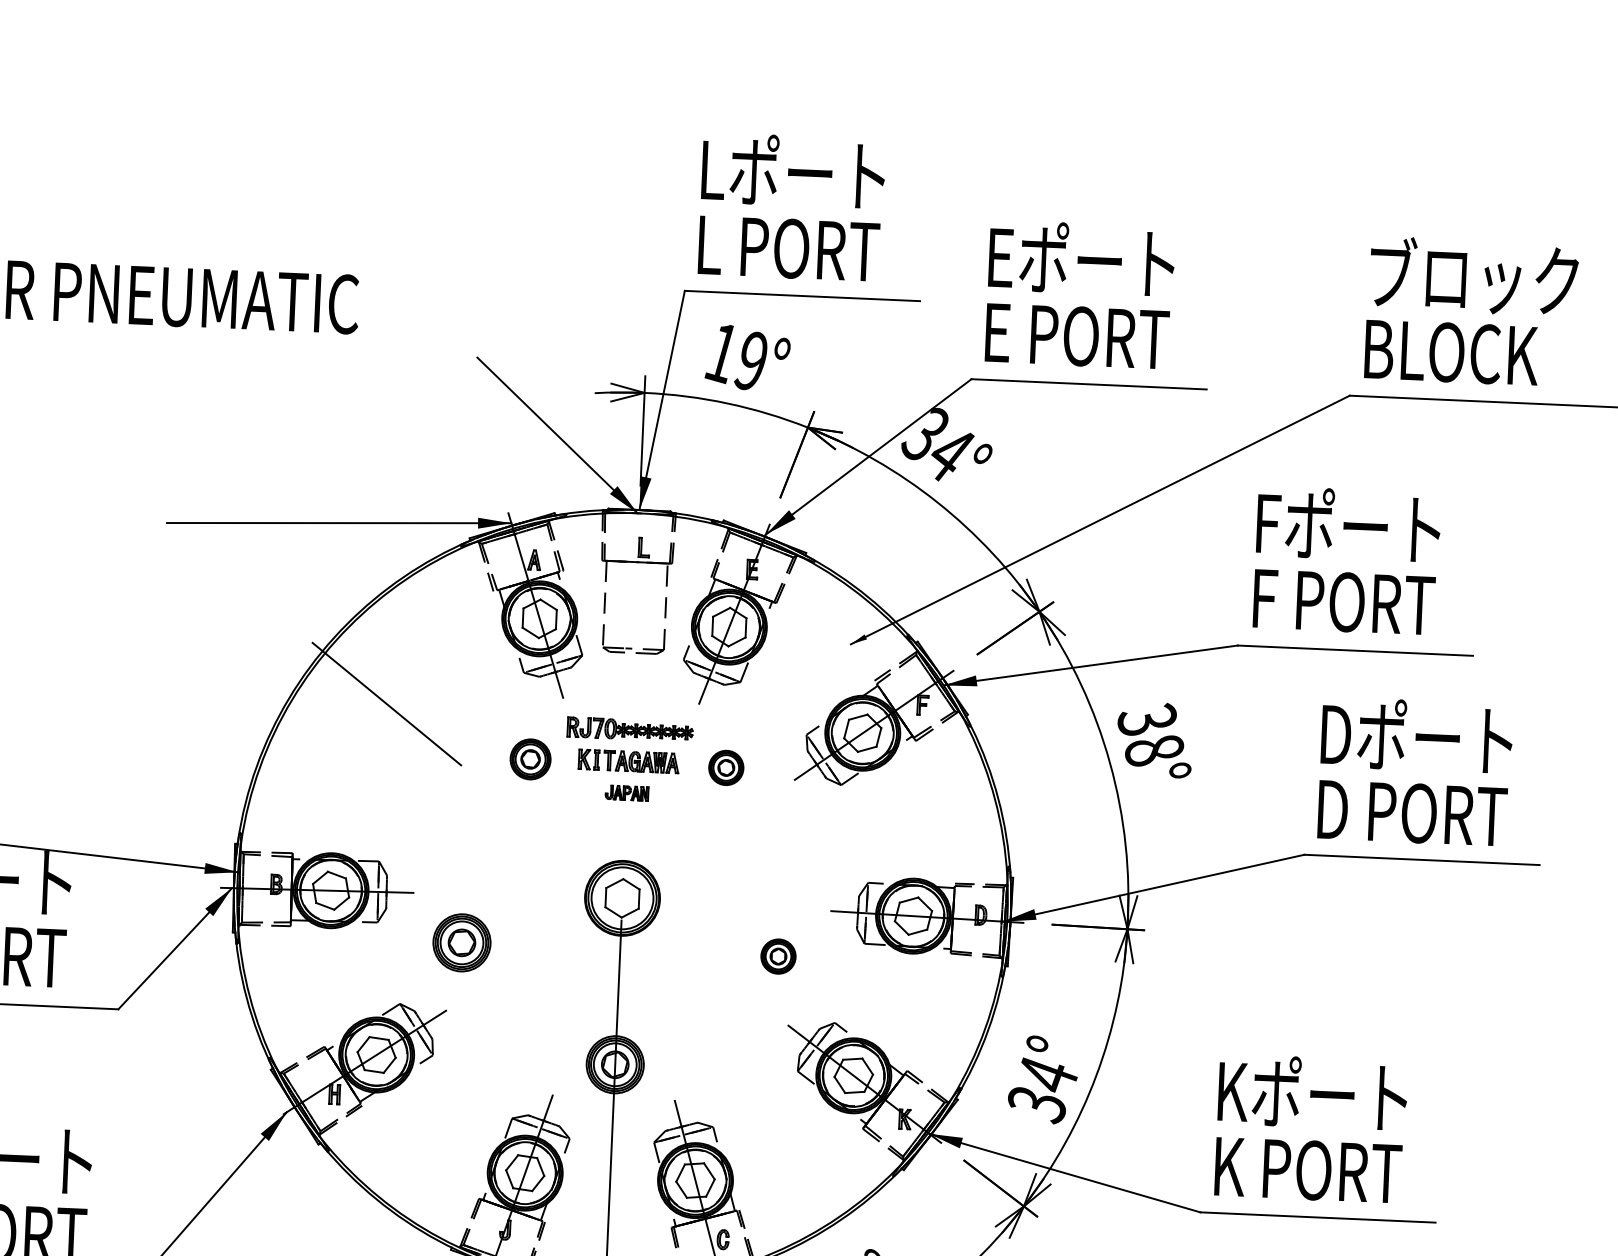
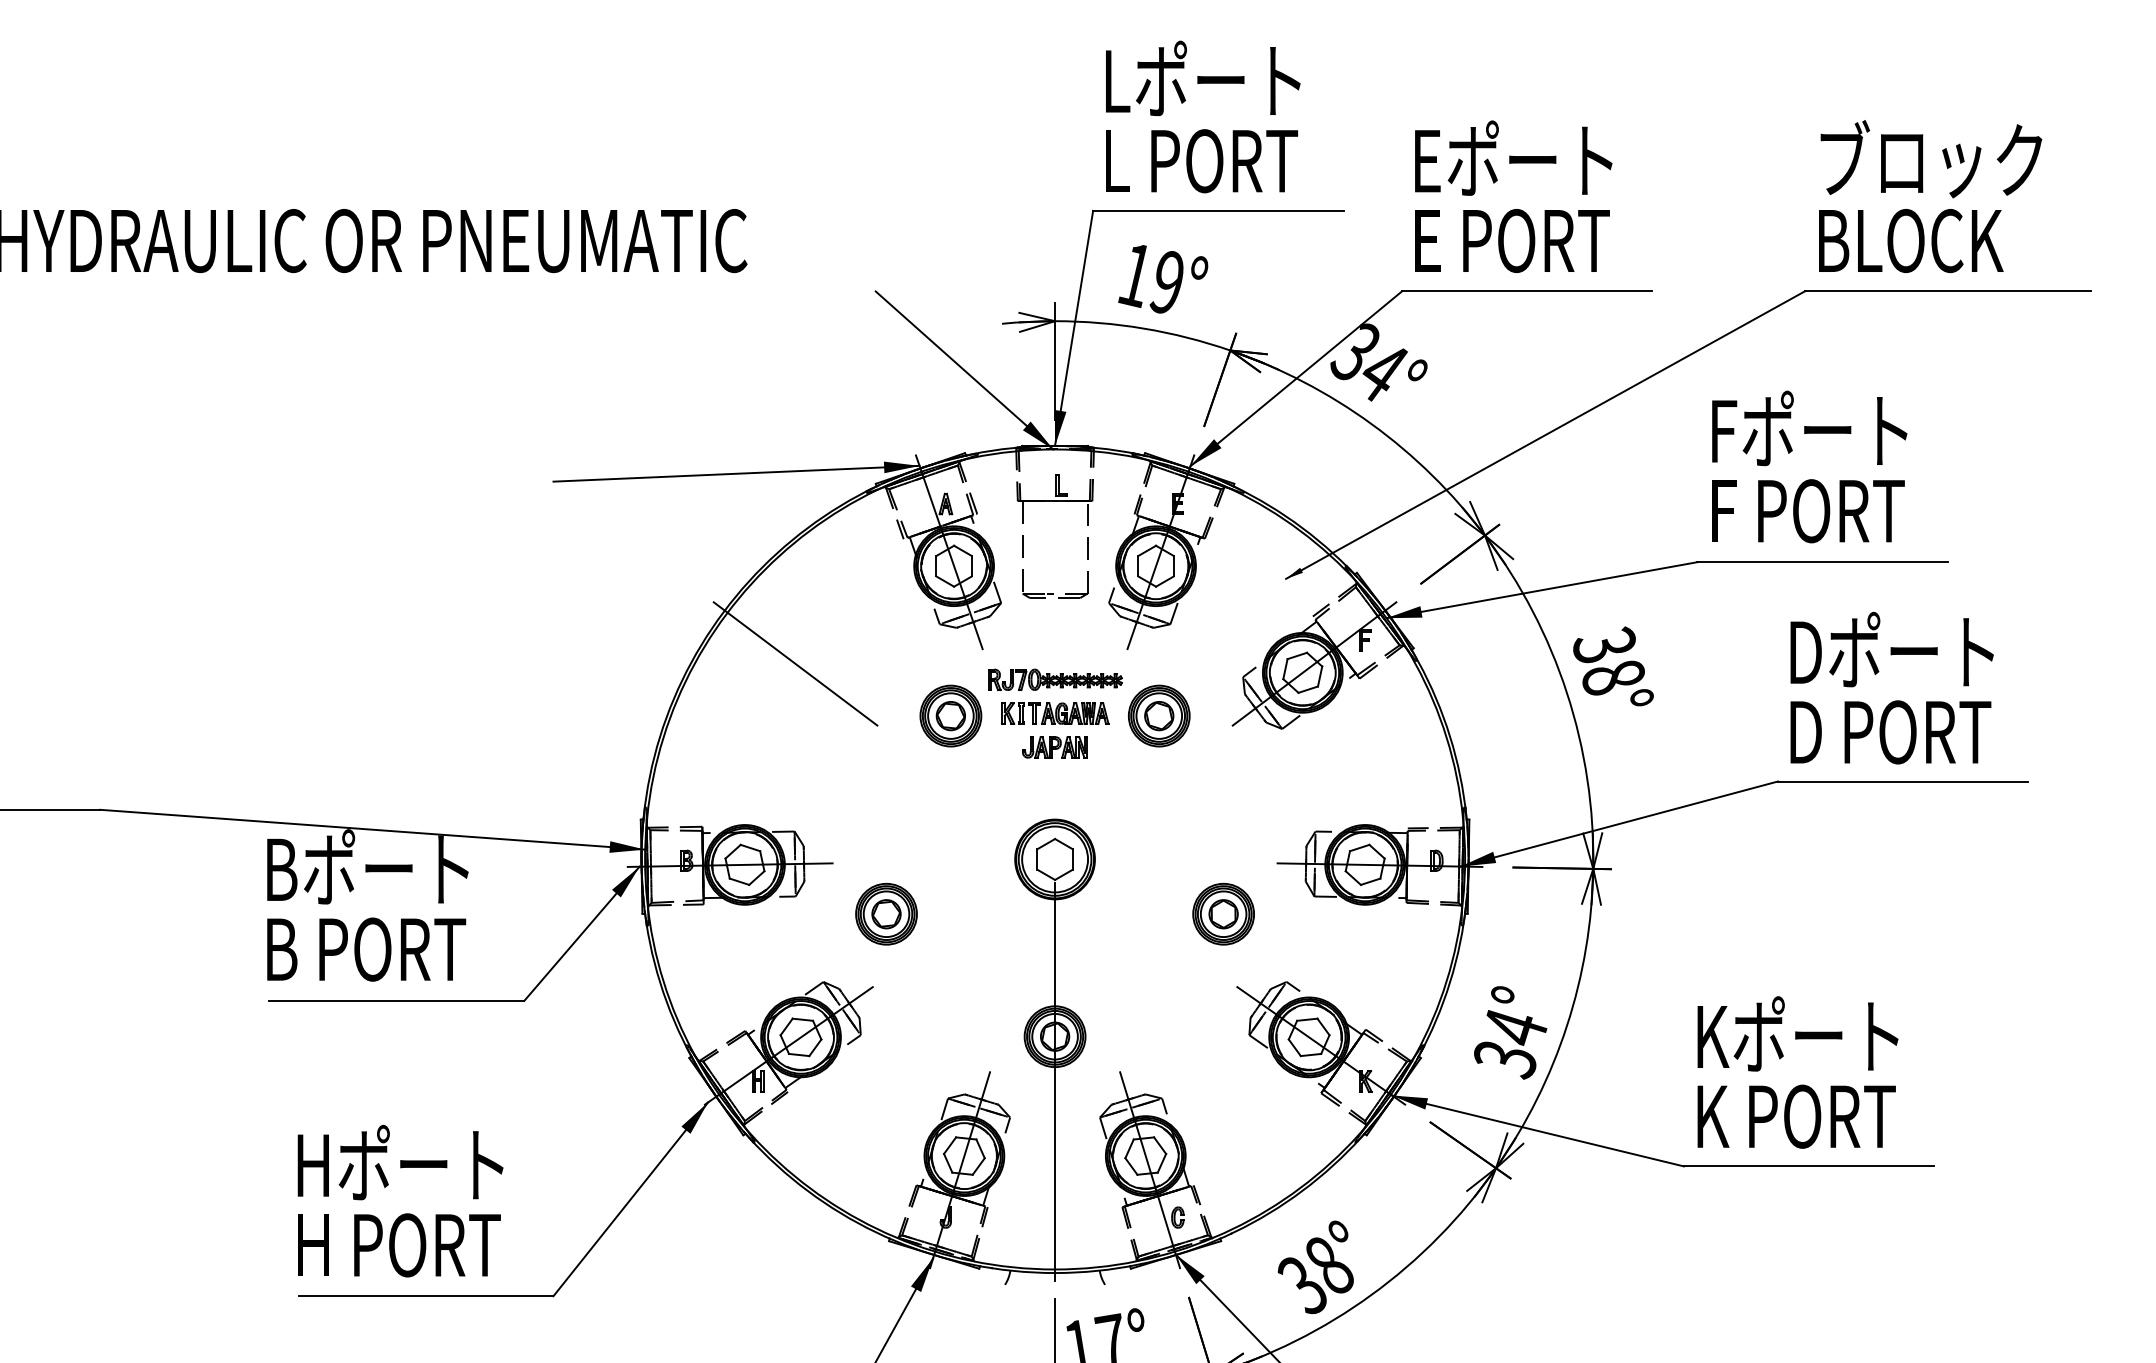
part: (530, 758) -> (950, 715), size x1.43
part: (726, 767) -> (1159, 715), size x1.67
part: (626, 793) -> (1054, 747), size x1.43
part: (778, 955) -> (1223, 913), size x1.67

